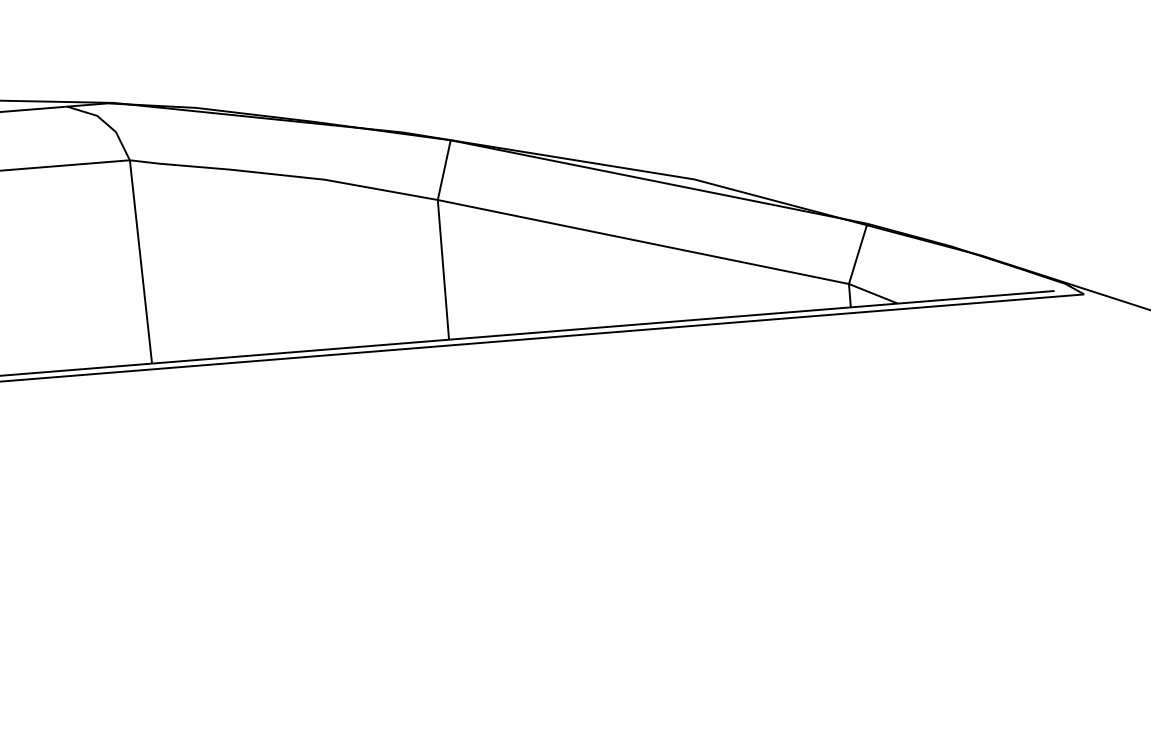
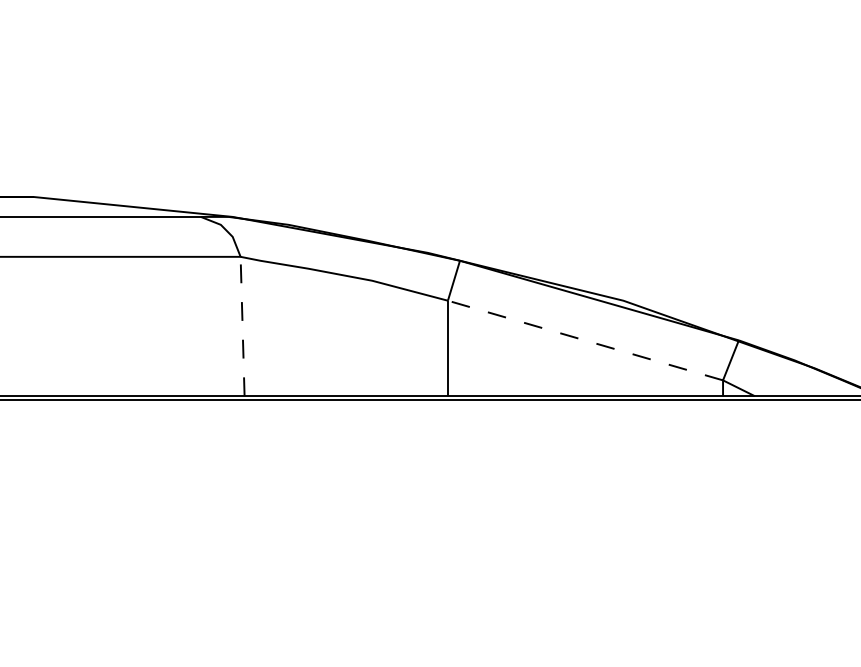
line: (643, 241) -> (585, 340), solid -> dashed
line: (140, 261) -> (242, 326), solid -> dashed

